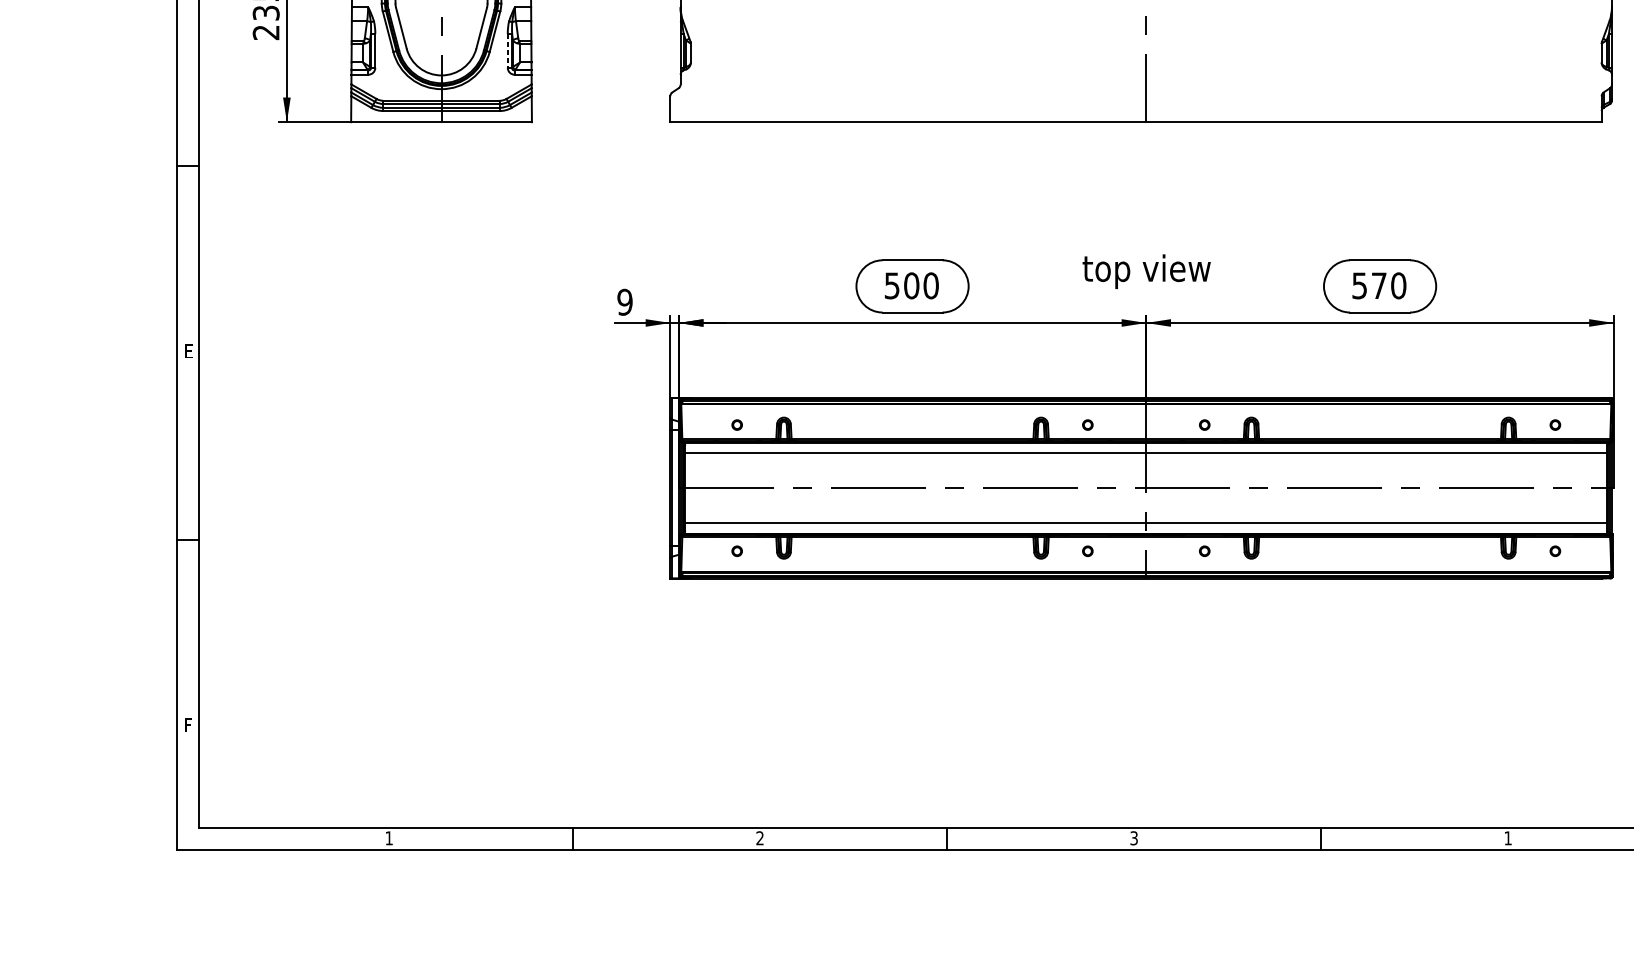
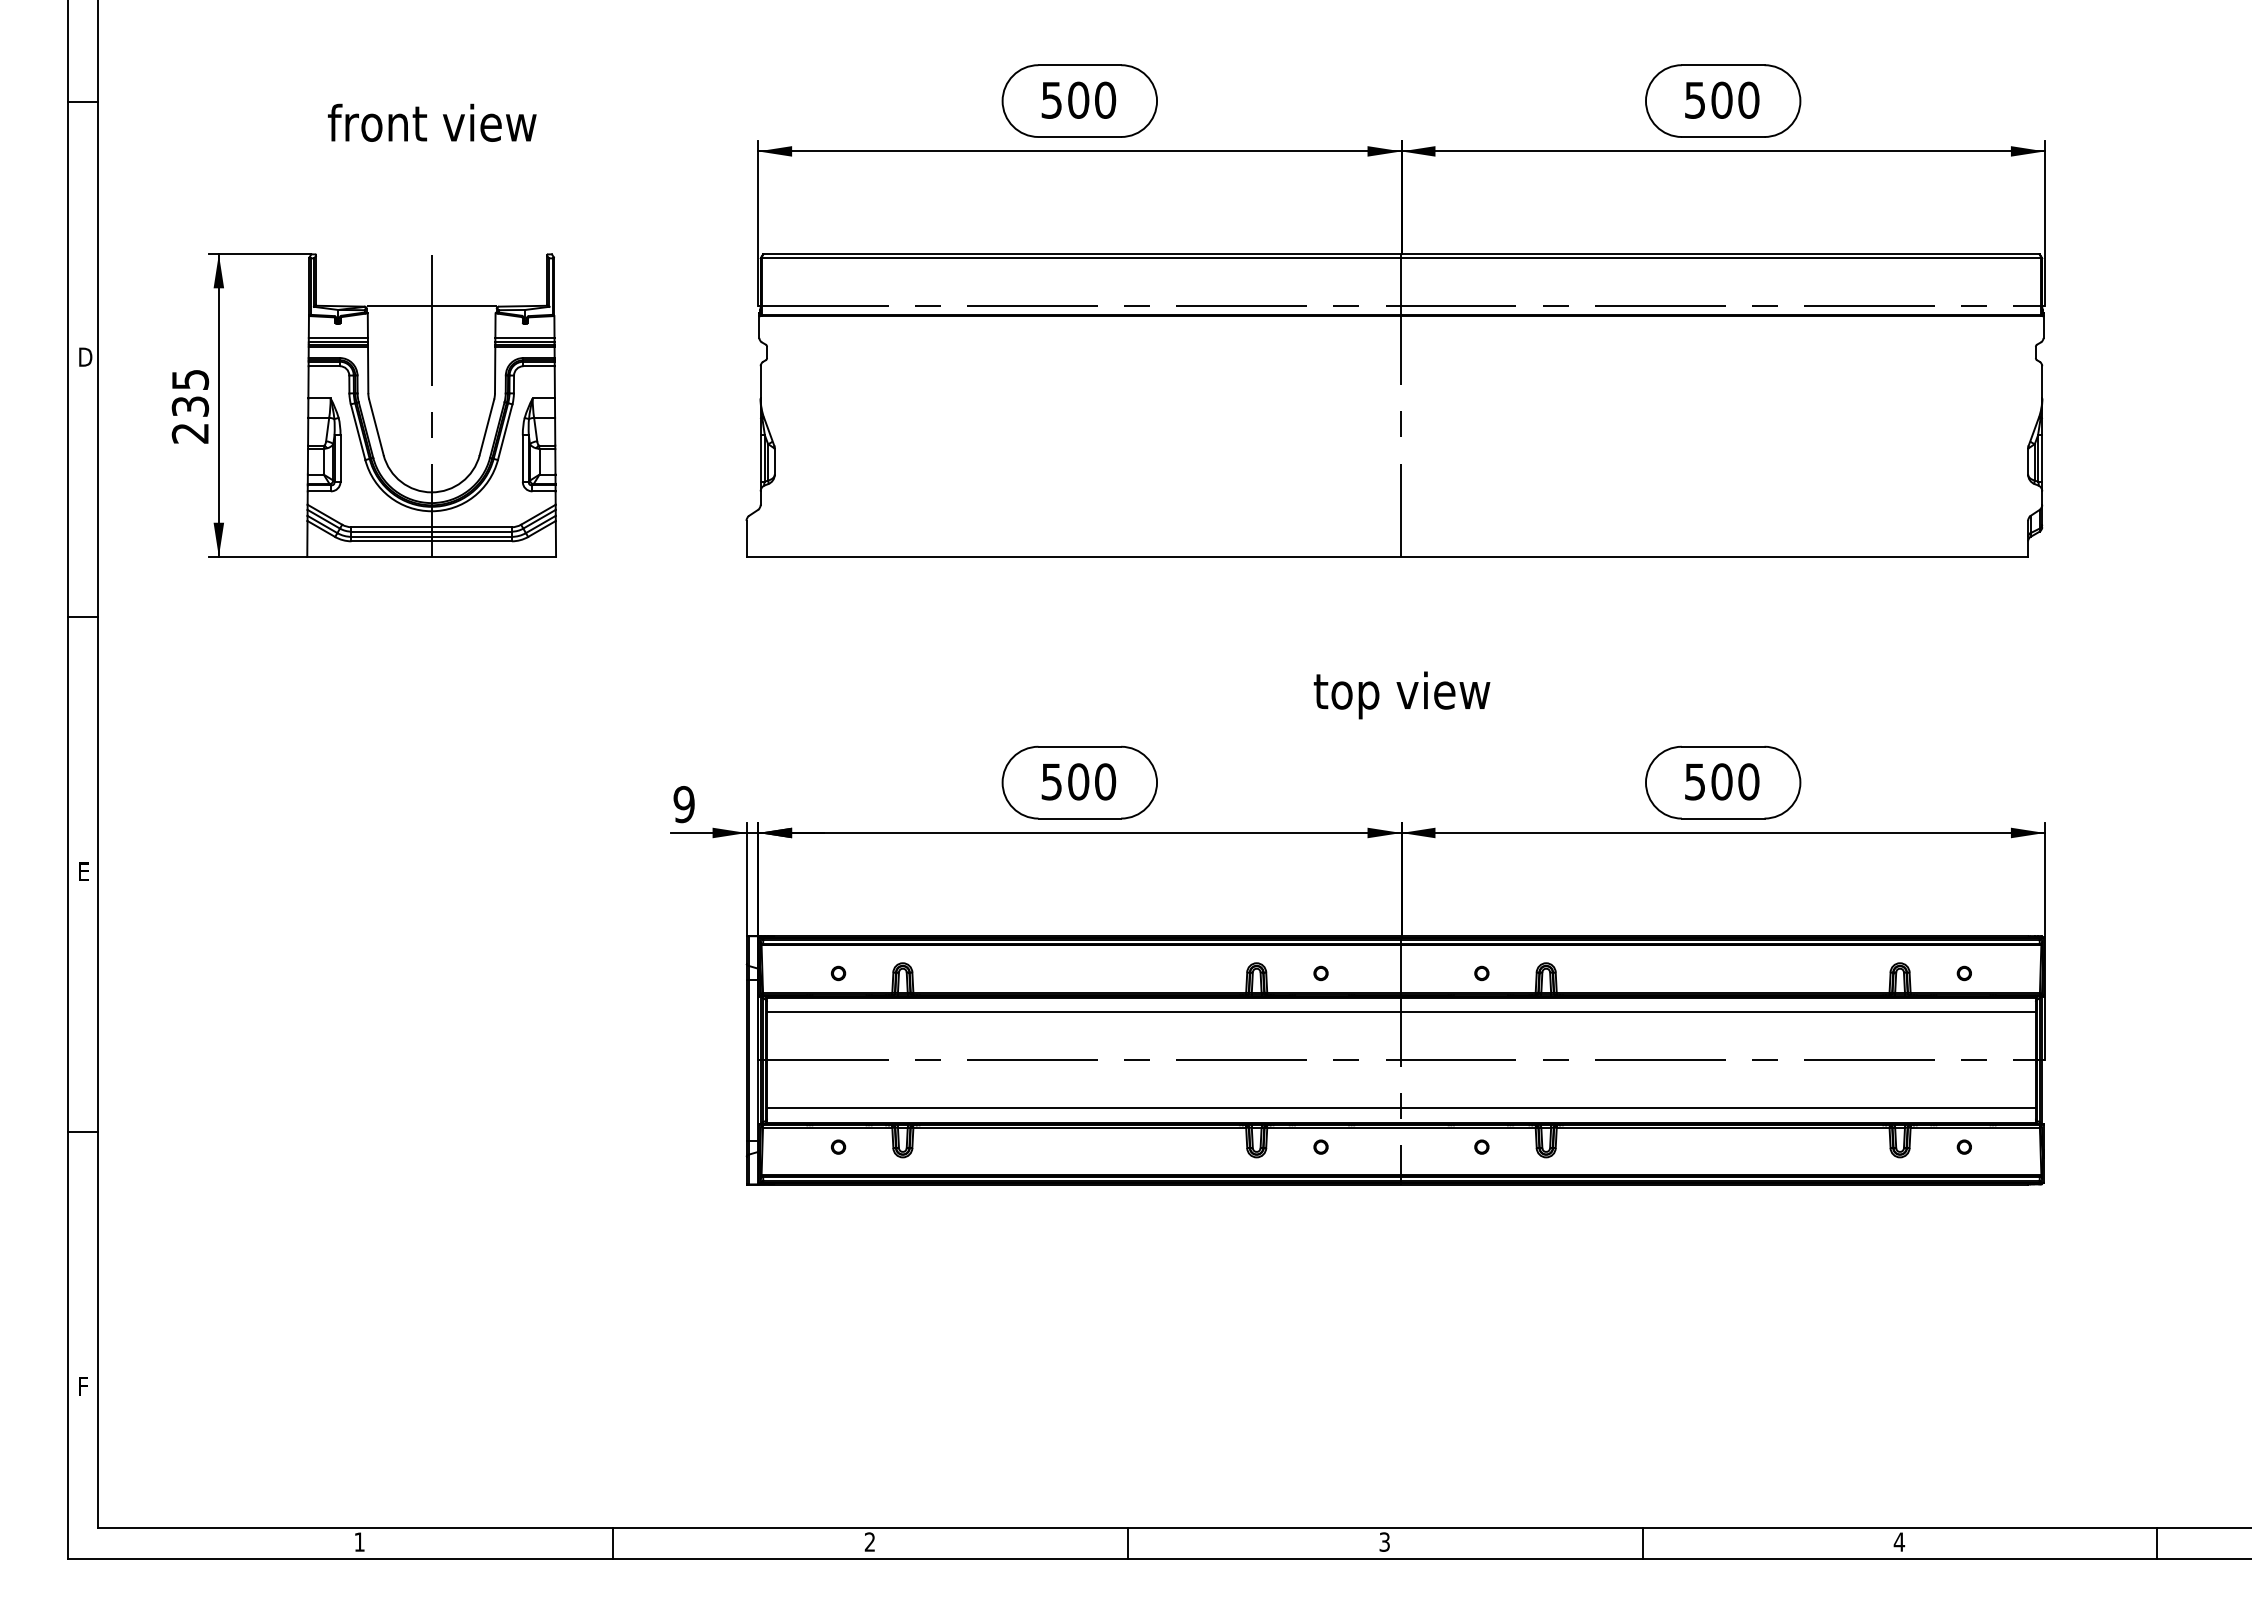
line: (507, 51) -> (522, 459), dashed -> solid
text: (1146, 271) -> (1401, 695), moved
text: (1378, 285) -> (1721, 781), 570 -> 500
text: (1508, 837) -> (1899, 1541), 1 -> 4

